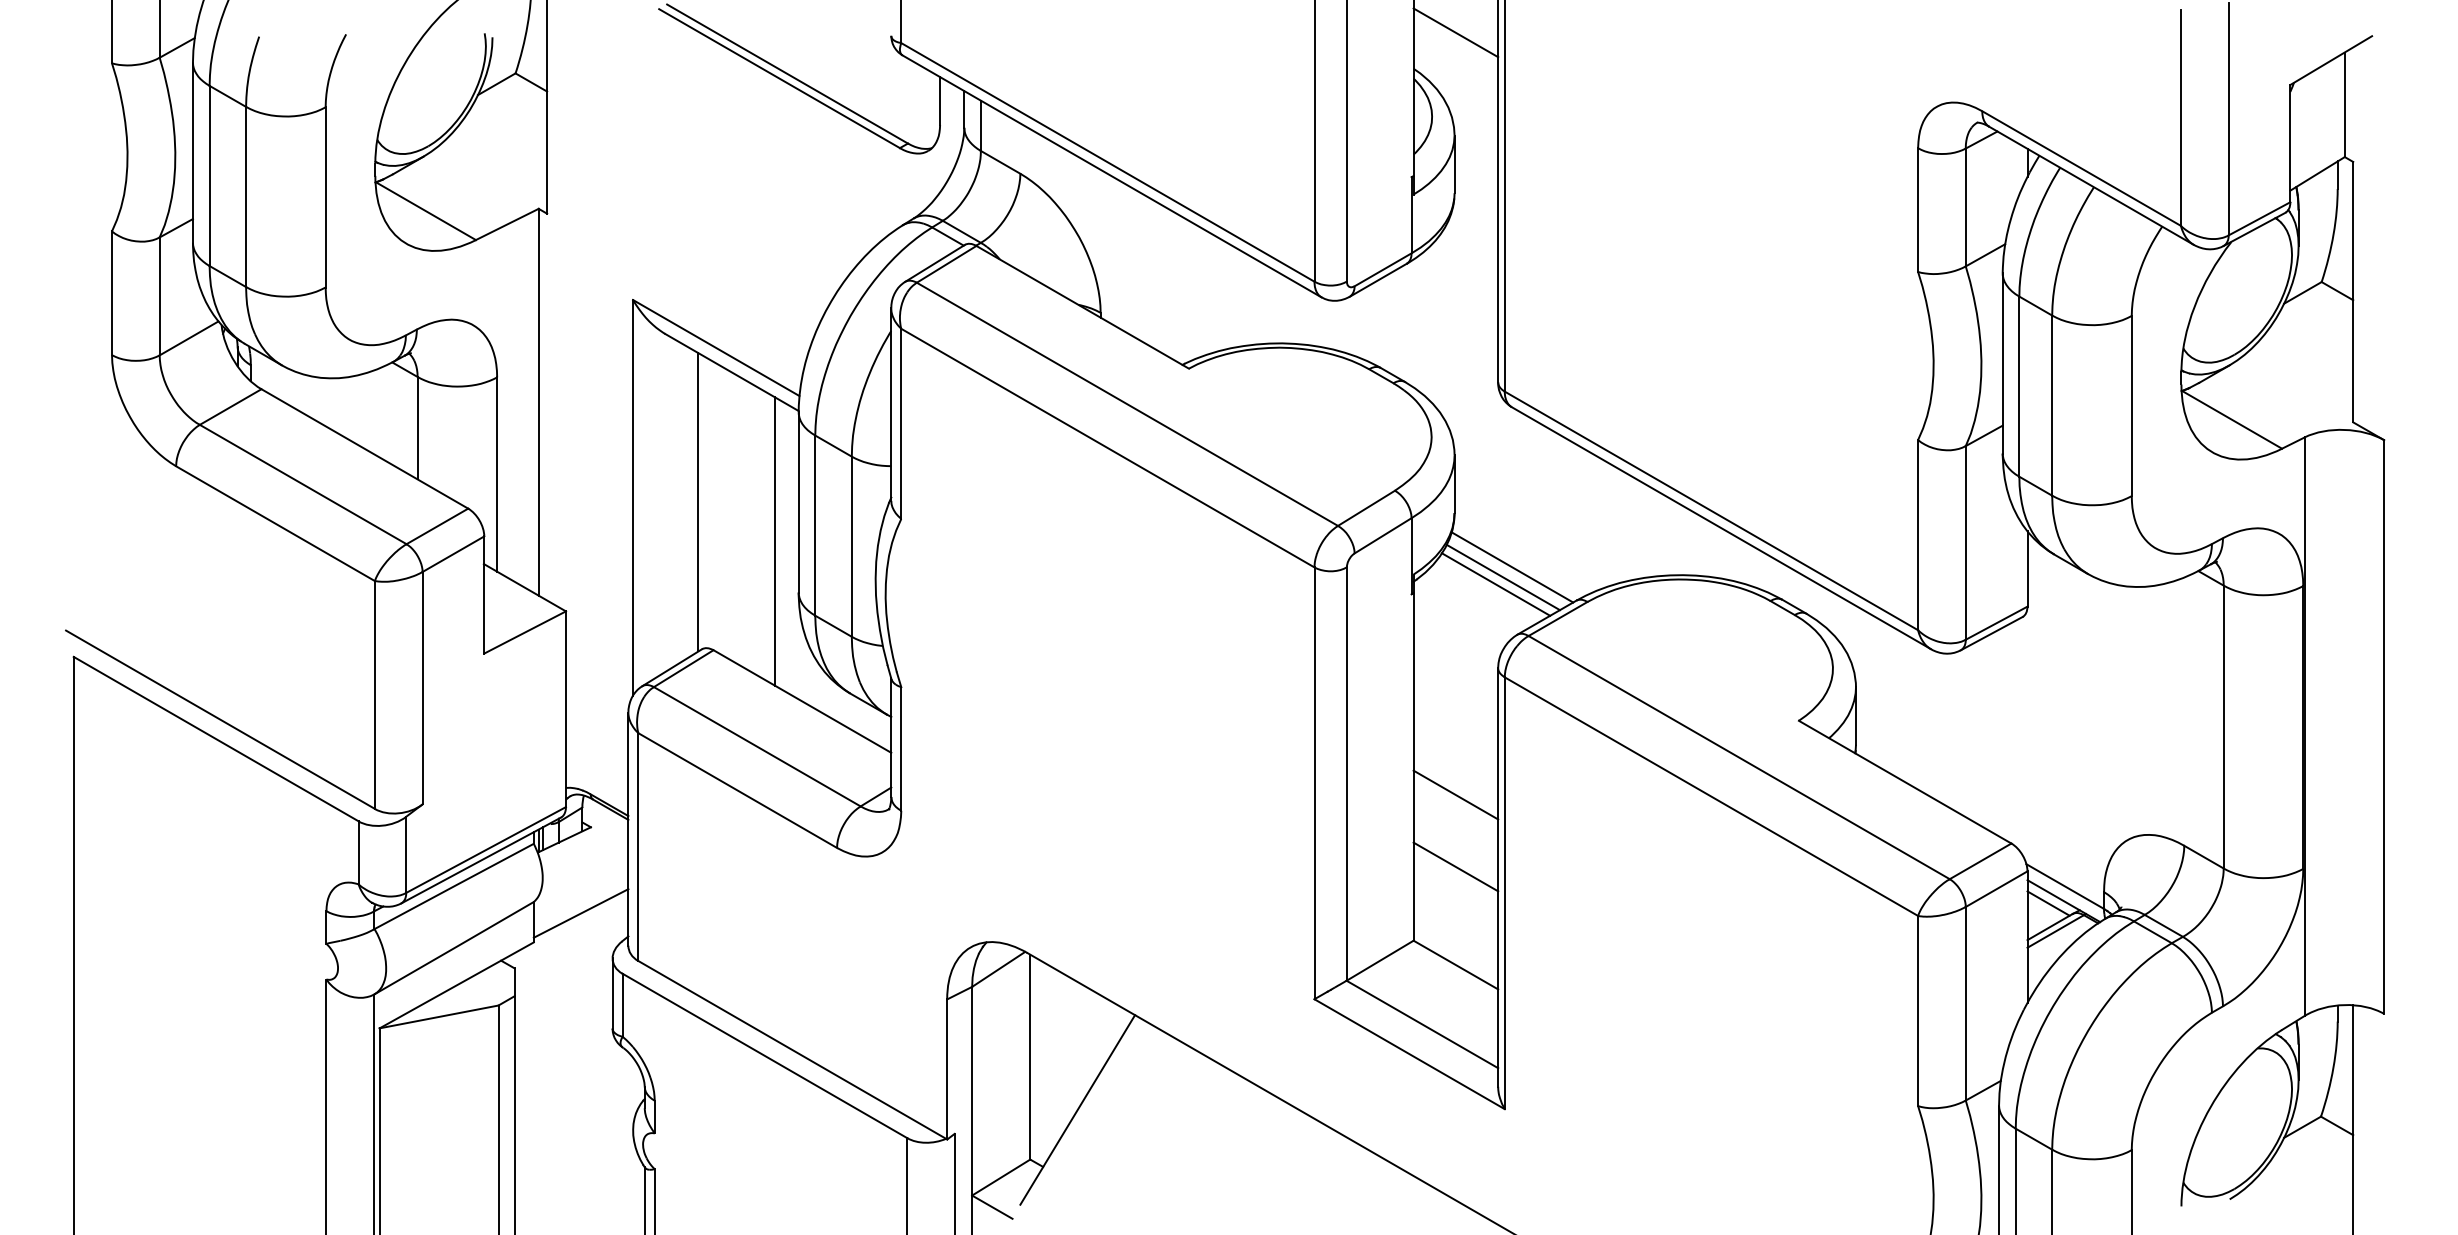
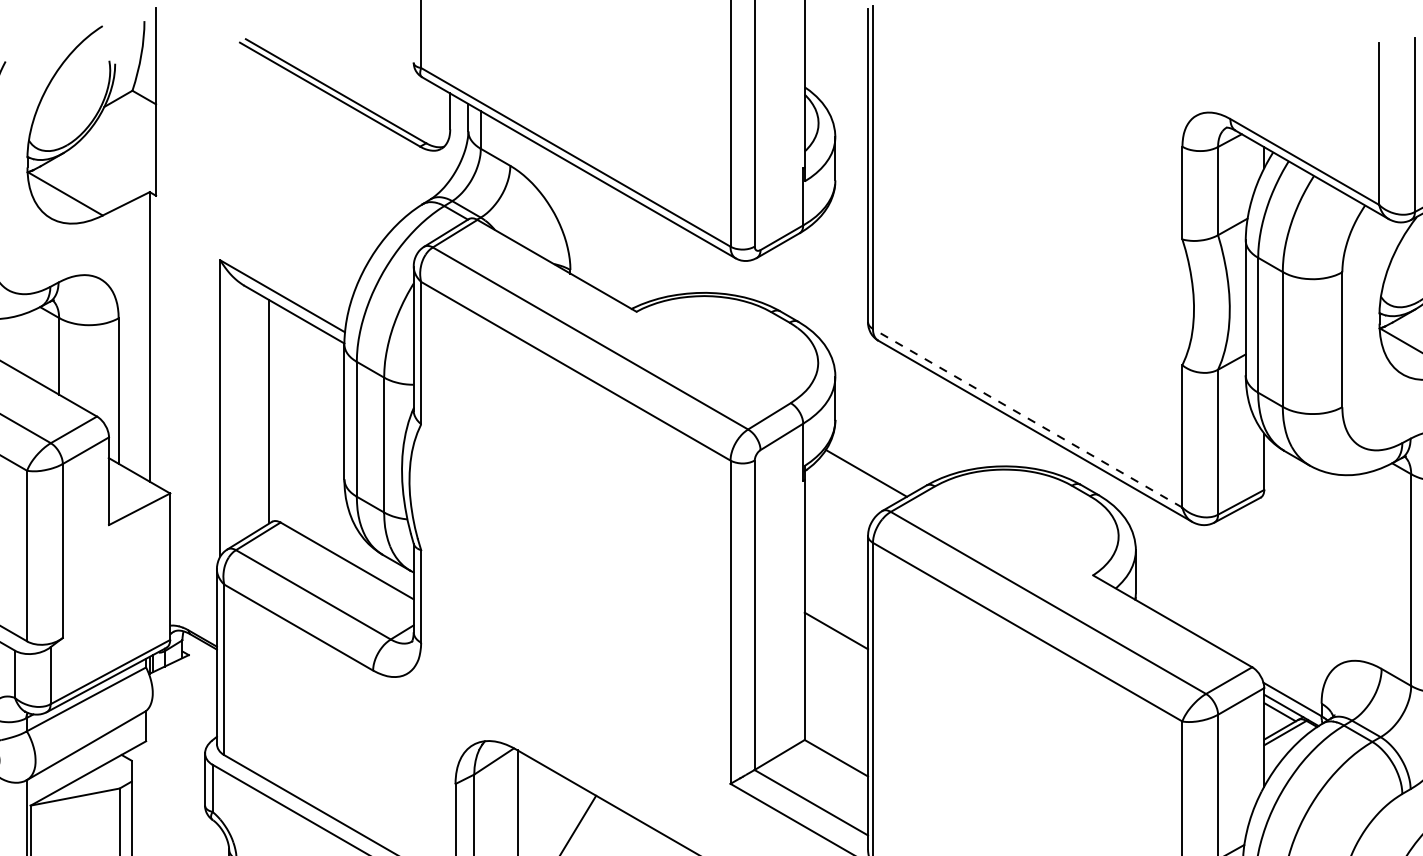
line: (1455, 32) -> (836, 60), removed
line: (1711, 510) -> (1027, 417), solid -> dashed
line: (774, 541) -> (326, 441), removed
line: (1512, 567) -> (878, 460), removed
line: (1502, 577) -> (871, 468), removed
line: (1455, 866) -> (836, 684), removed
line: (580, 913) -> (181, 719), removed

